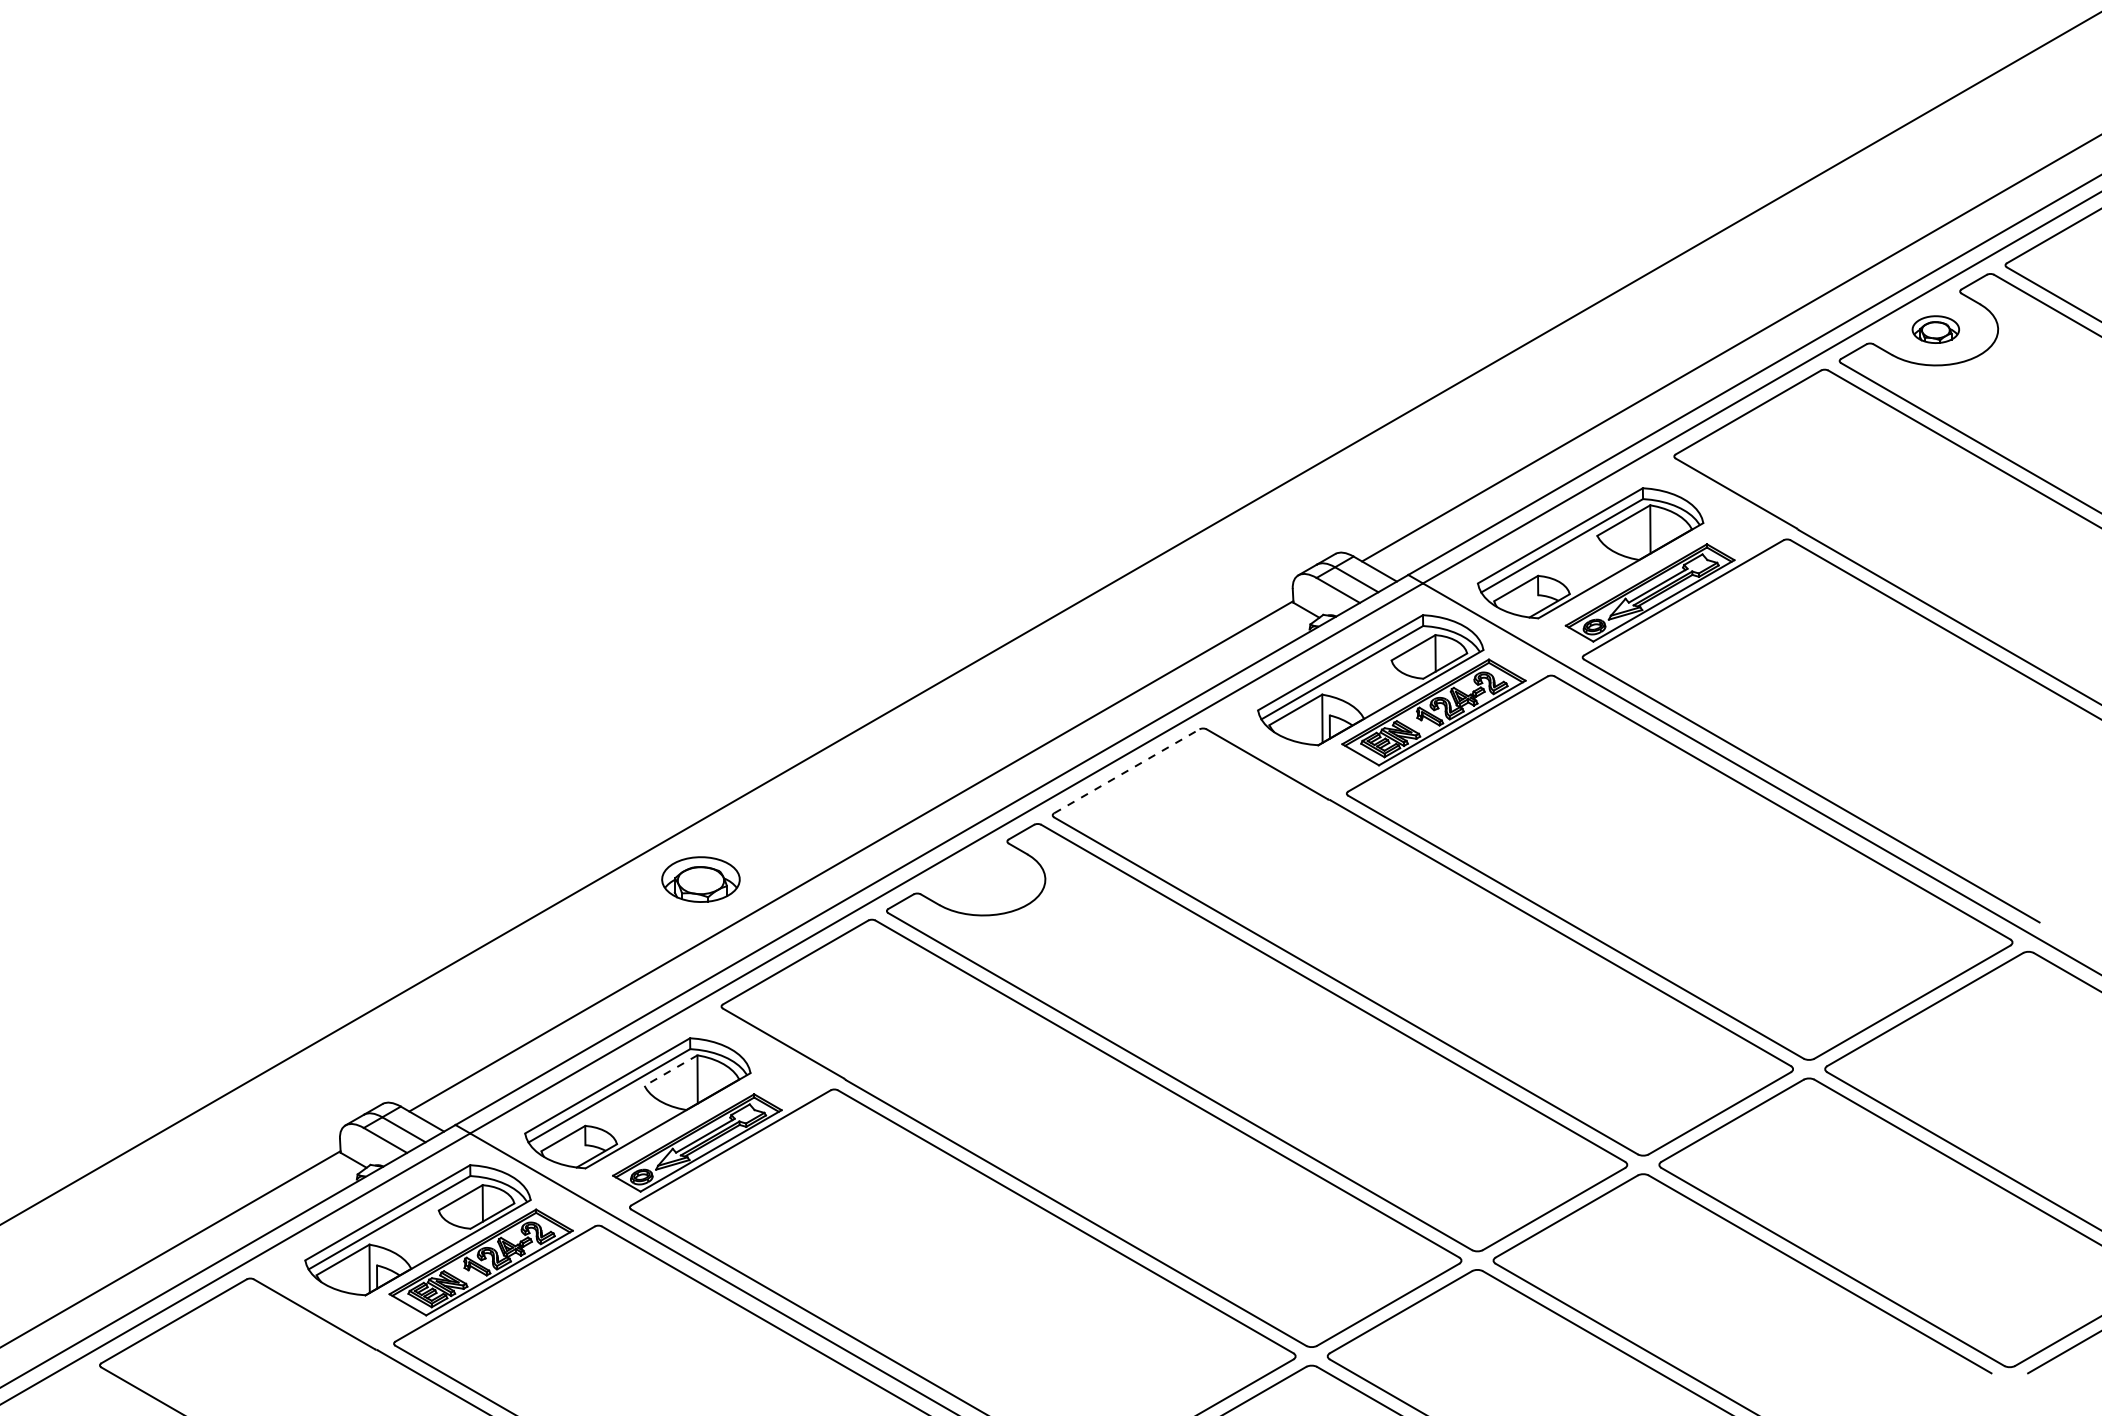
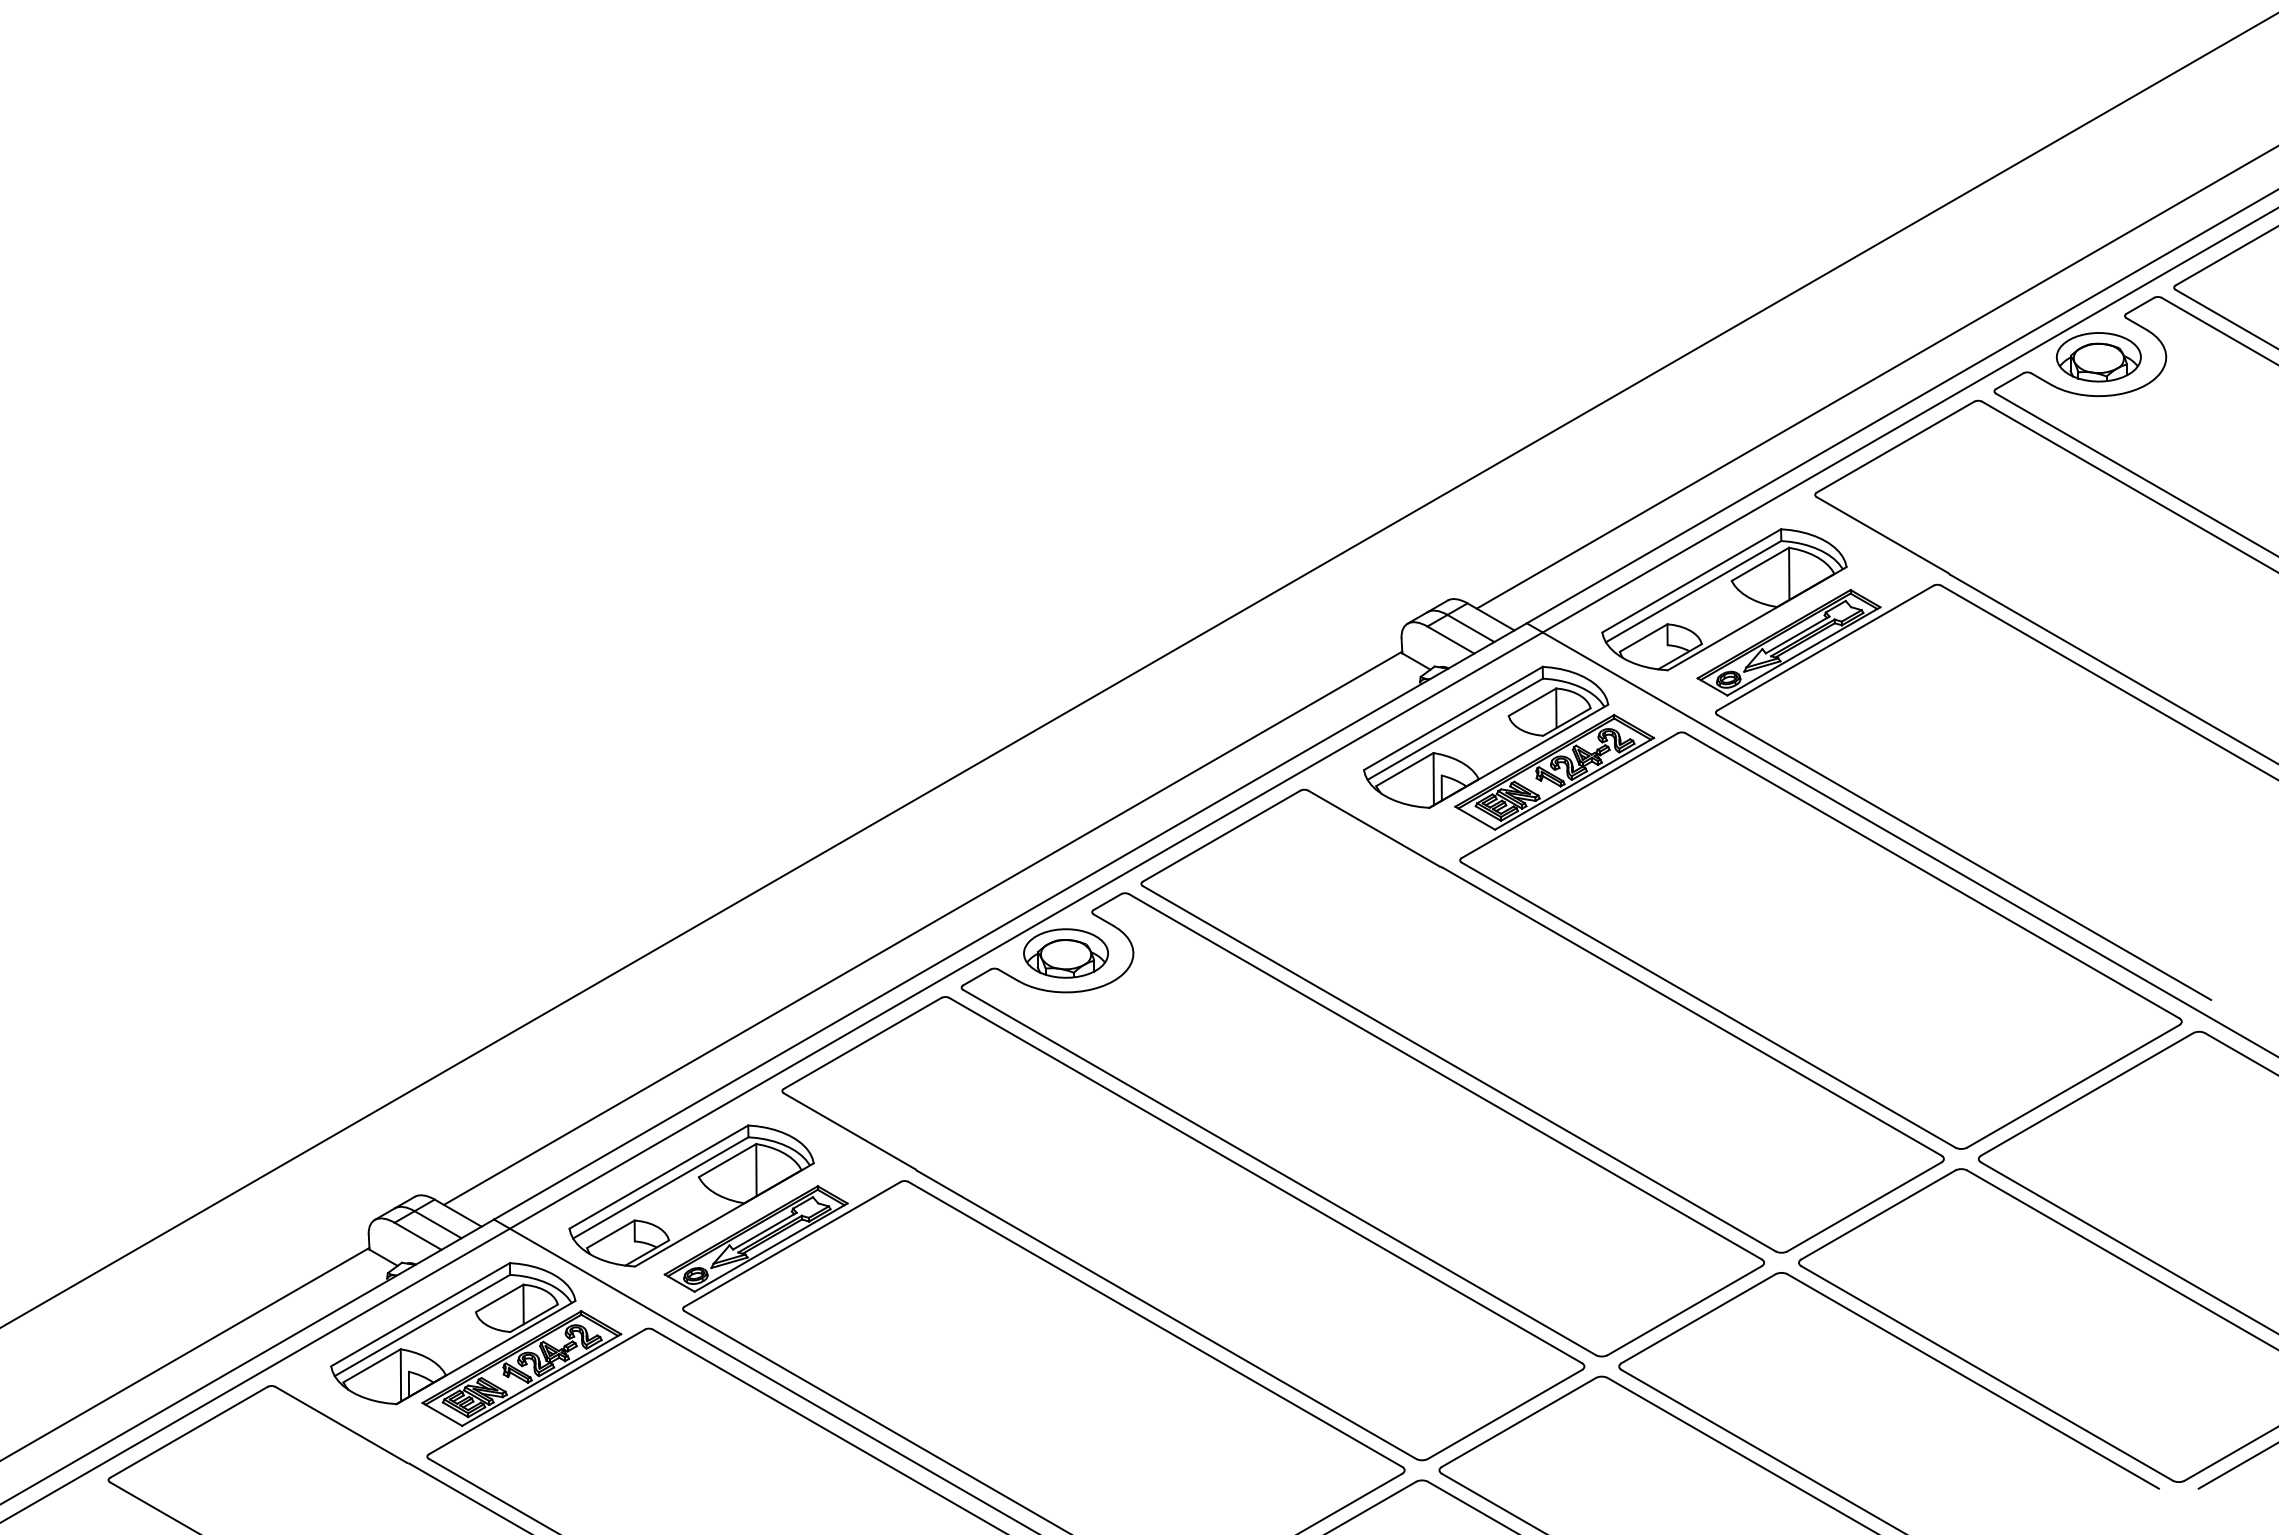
part: (1935, 329) -> (2098, 357), size x1.67
line: (1126, 771) -> (1221, 836), dashed -> solid
part: (700, 879) -> (1065, 953), moved
line: (670, 1070) -> (727, 1160), dashed -> solid

